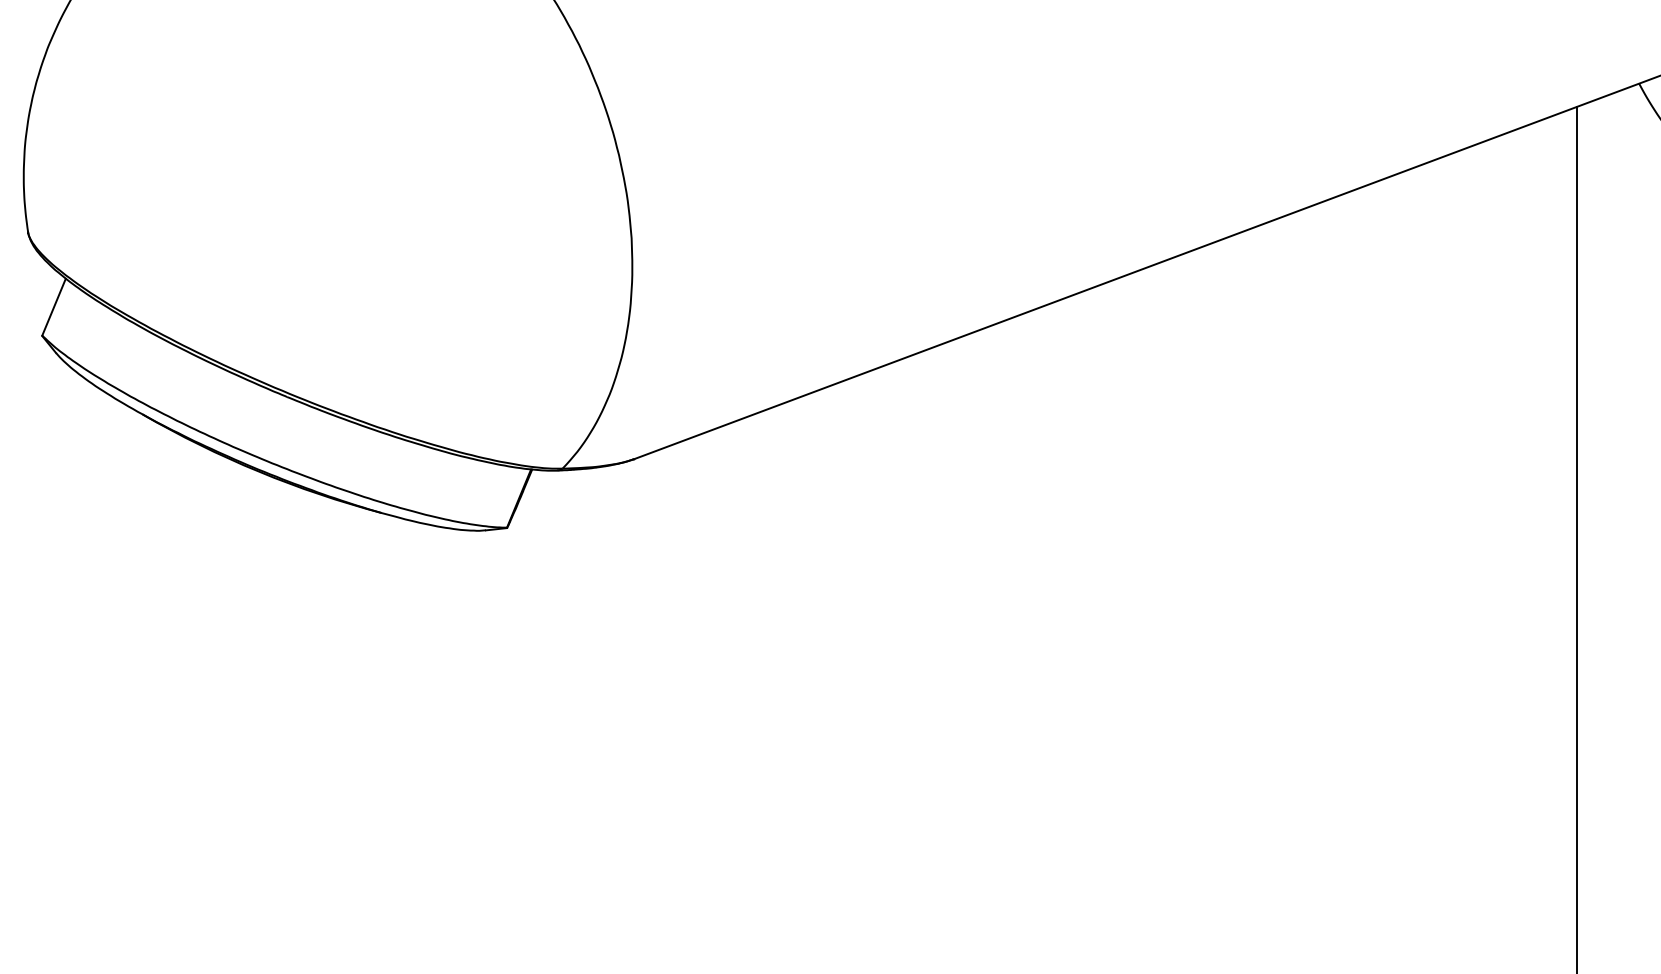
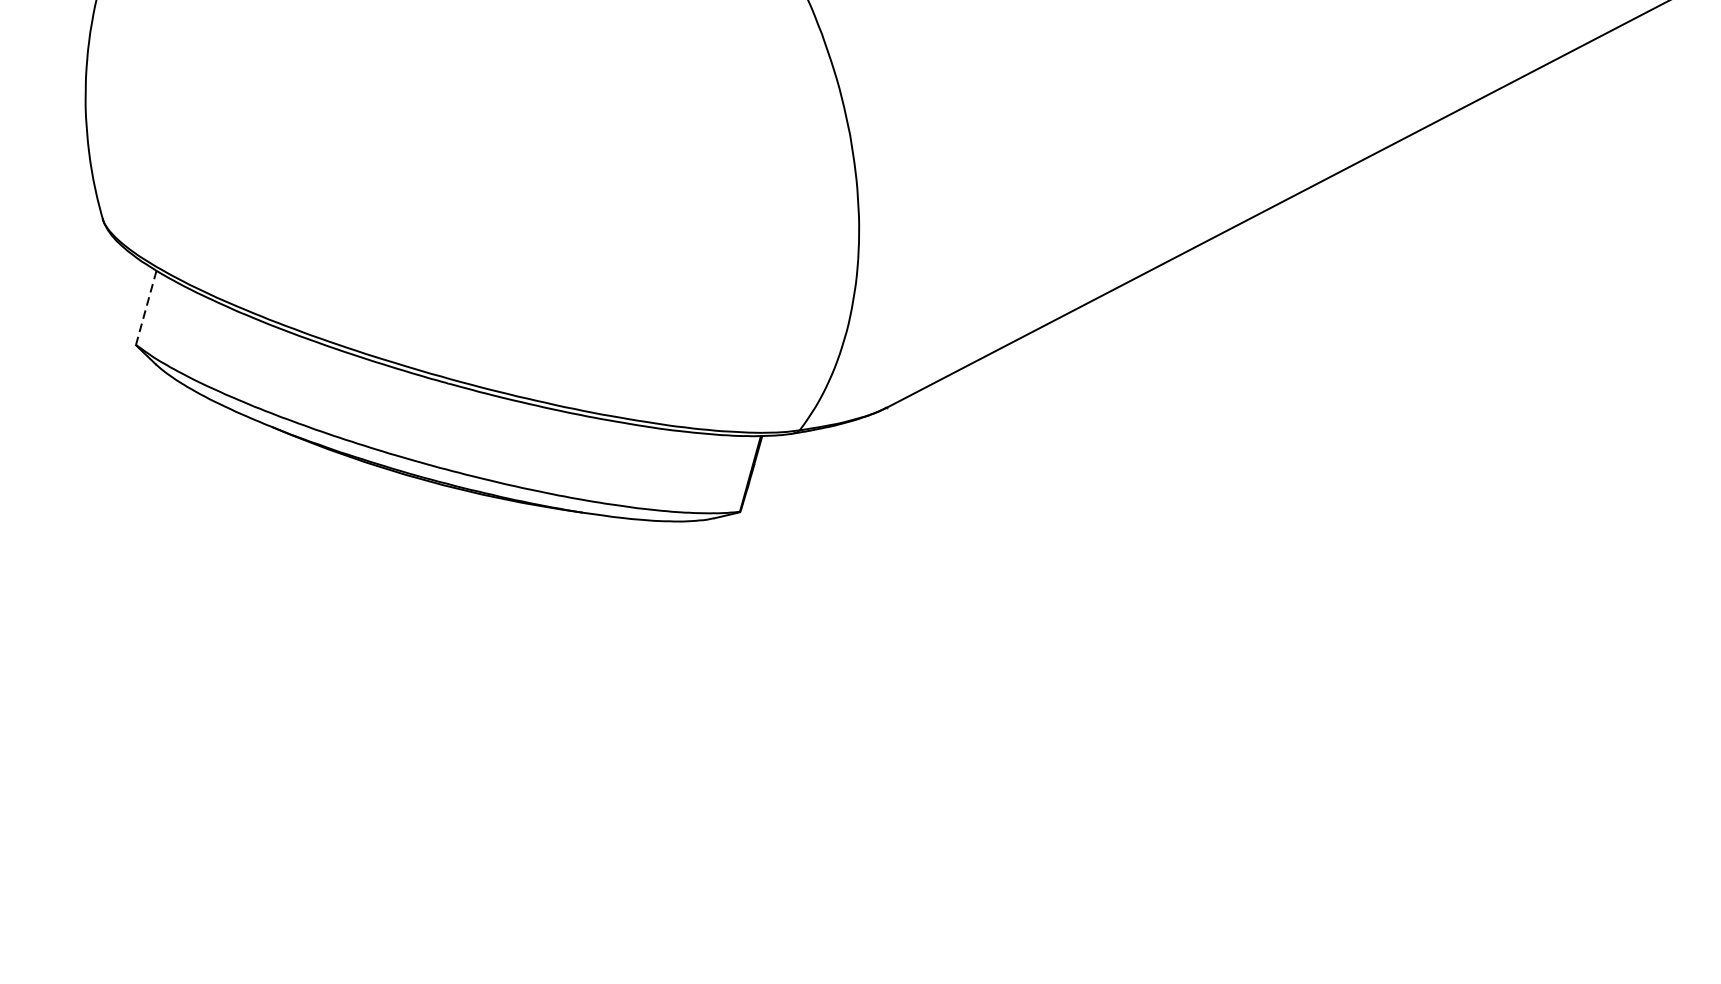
line: (54, 307) -> (146, 308), solid -> dashed

